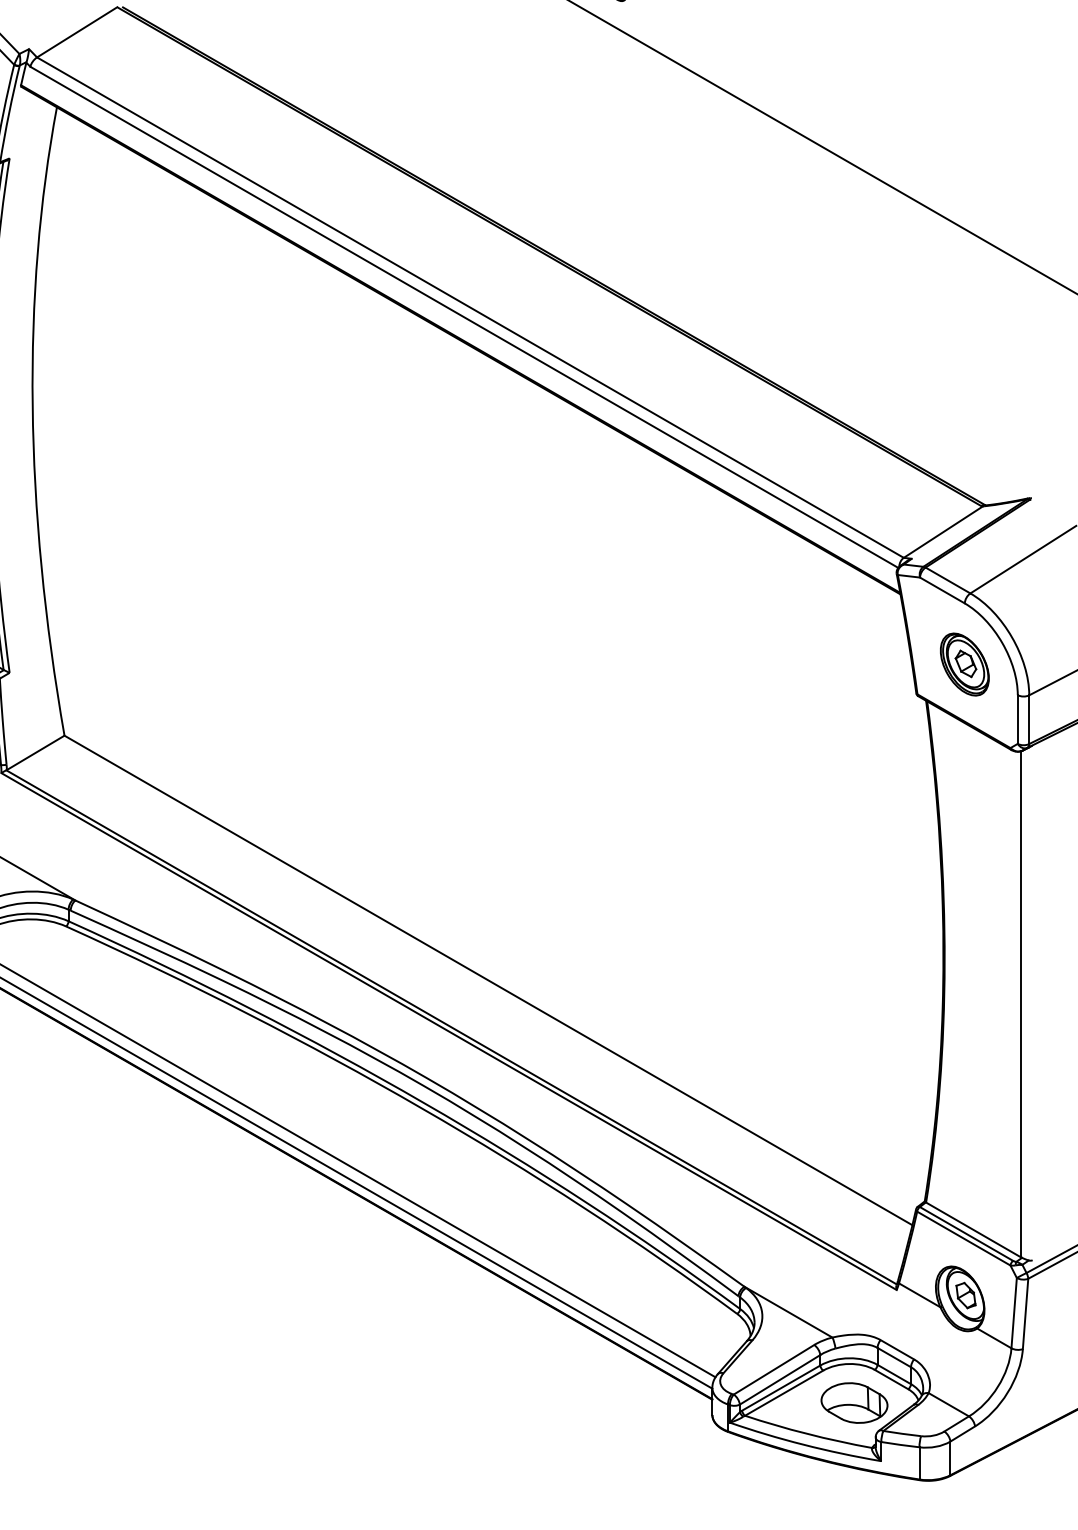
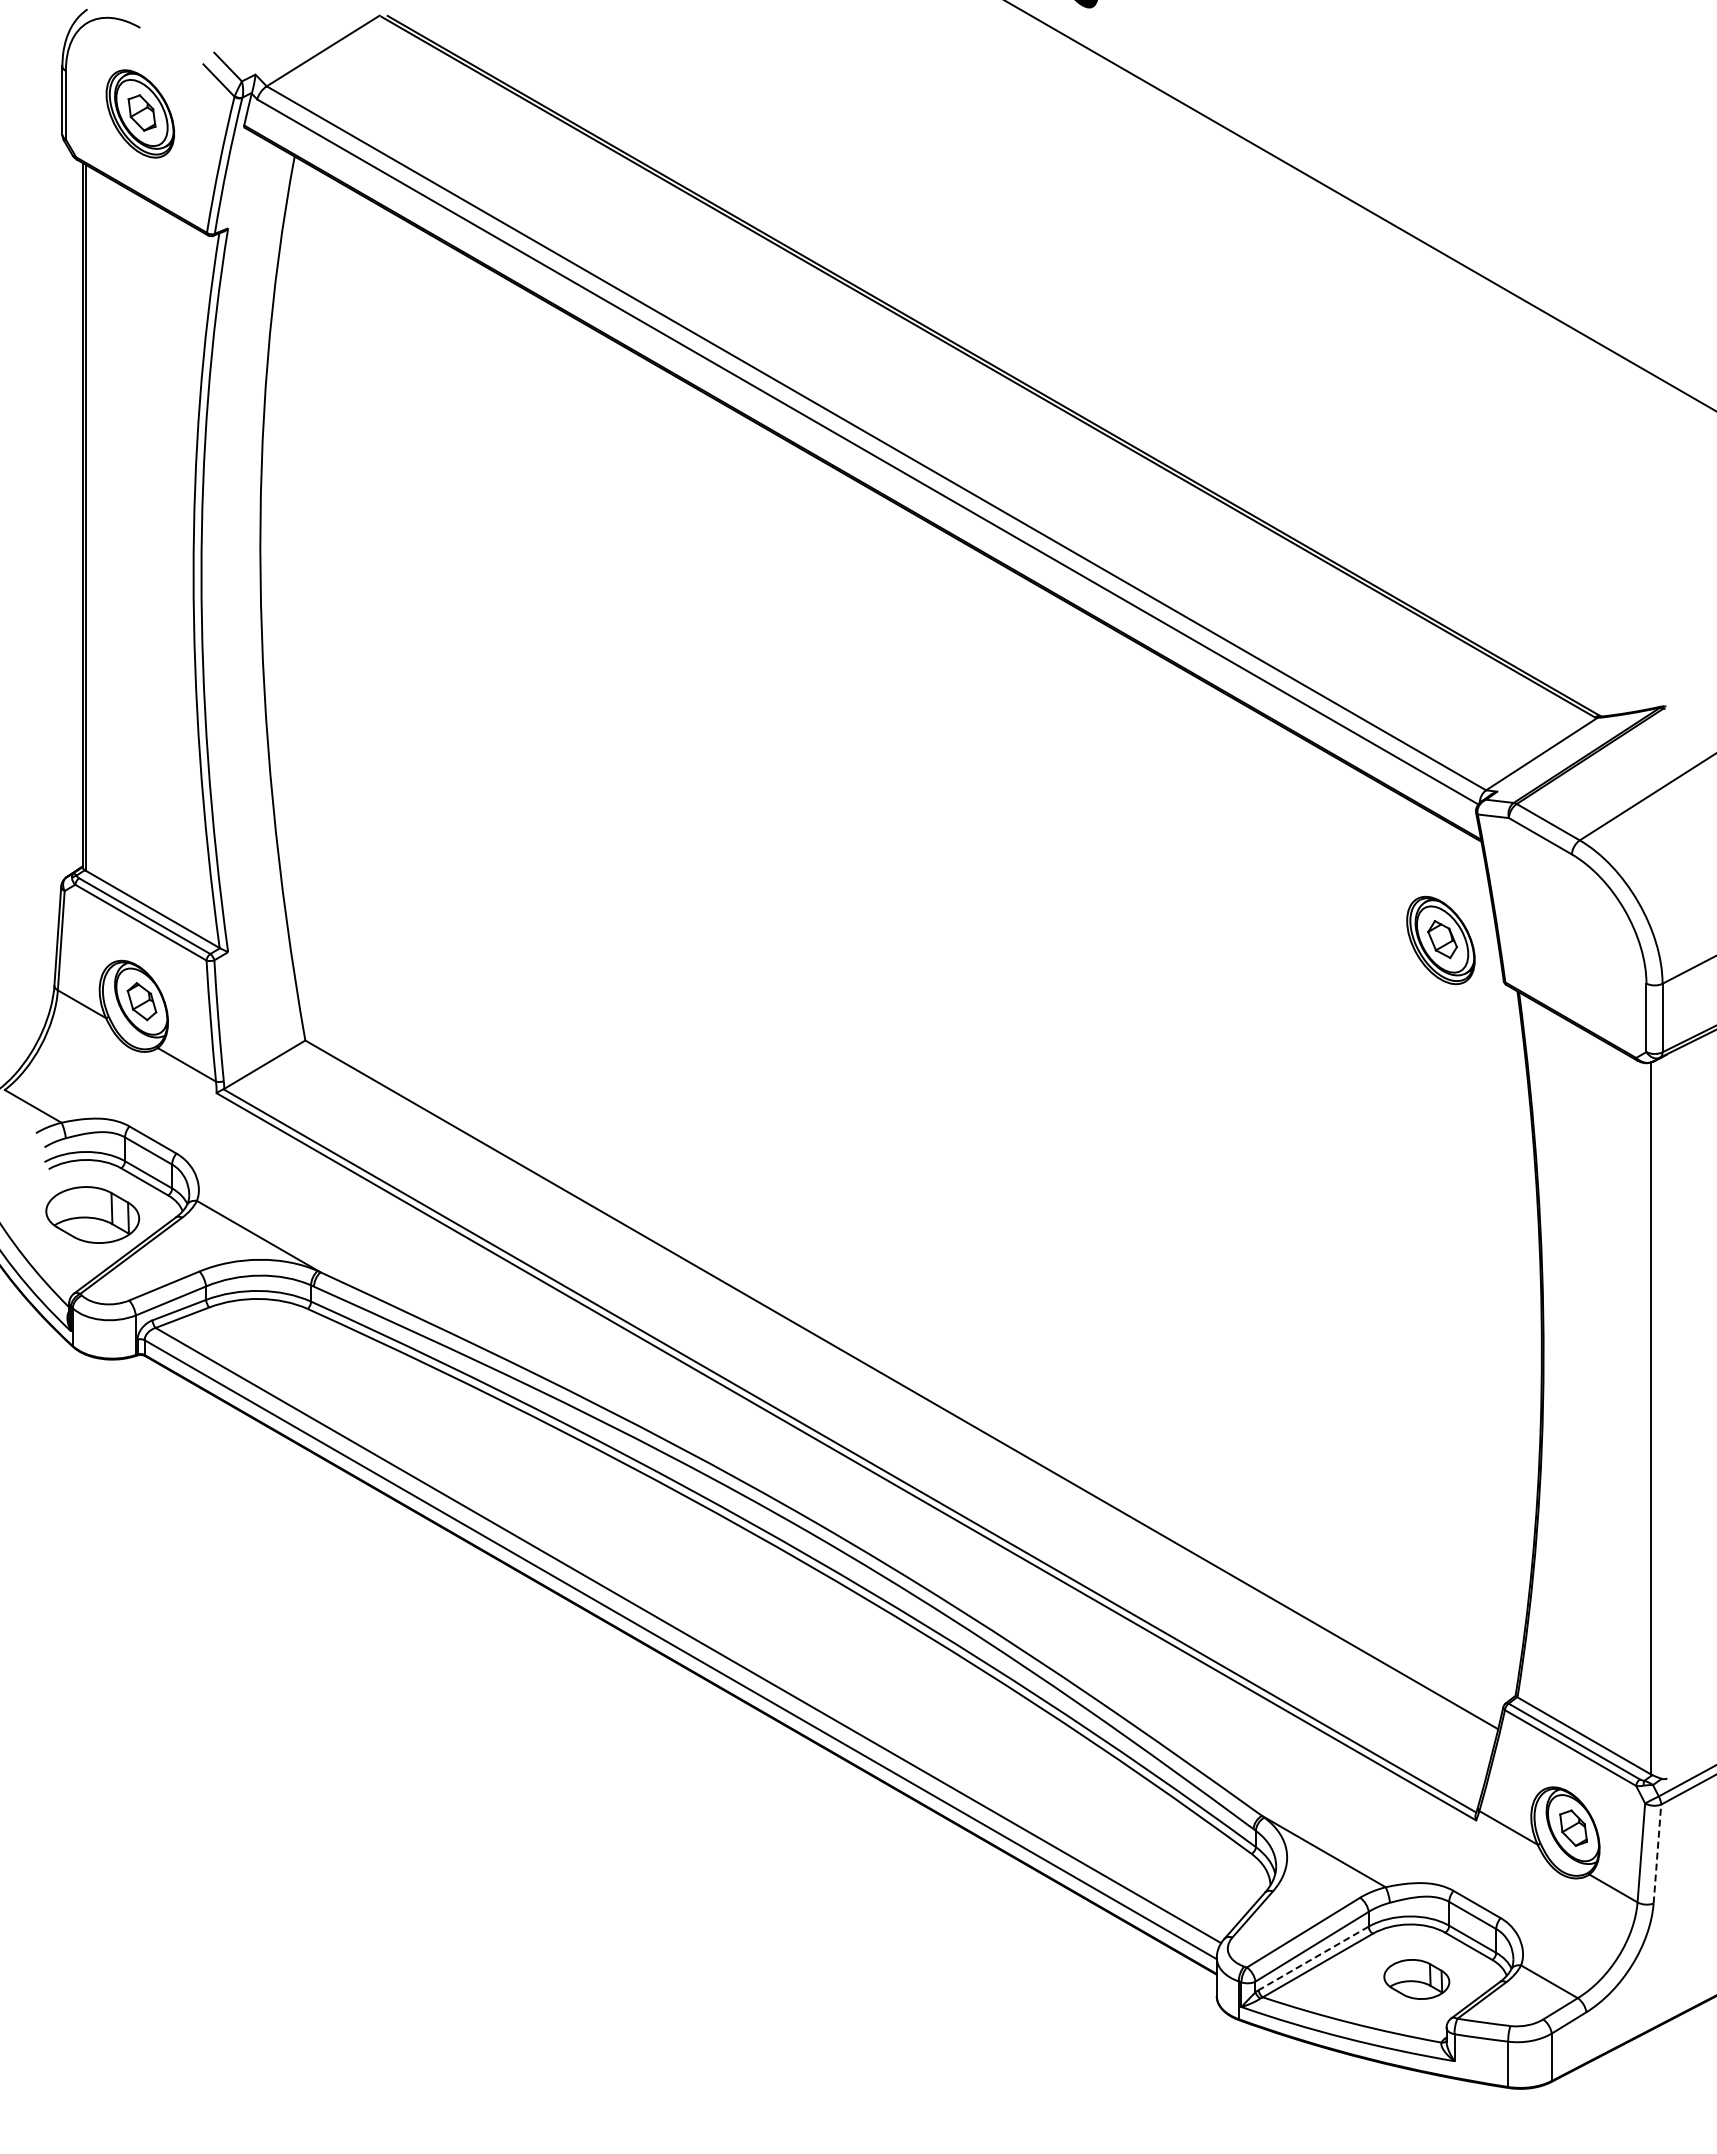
part: (964, 664) -> (1440, 940), moved
line: (1025, 1314) -> (1657, 1854), solid -> dashed
line: (781, 1388) -> (1313, 1958), solid -> dashed
part: (854, 1403) -> (1416, 1979), size x0.7

